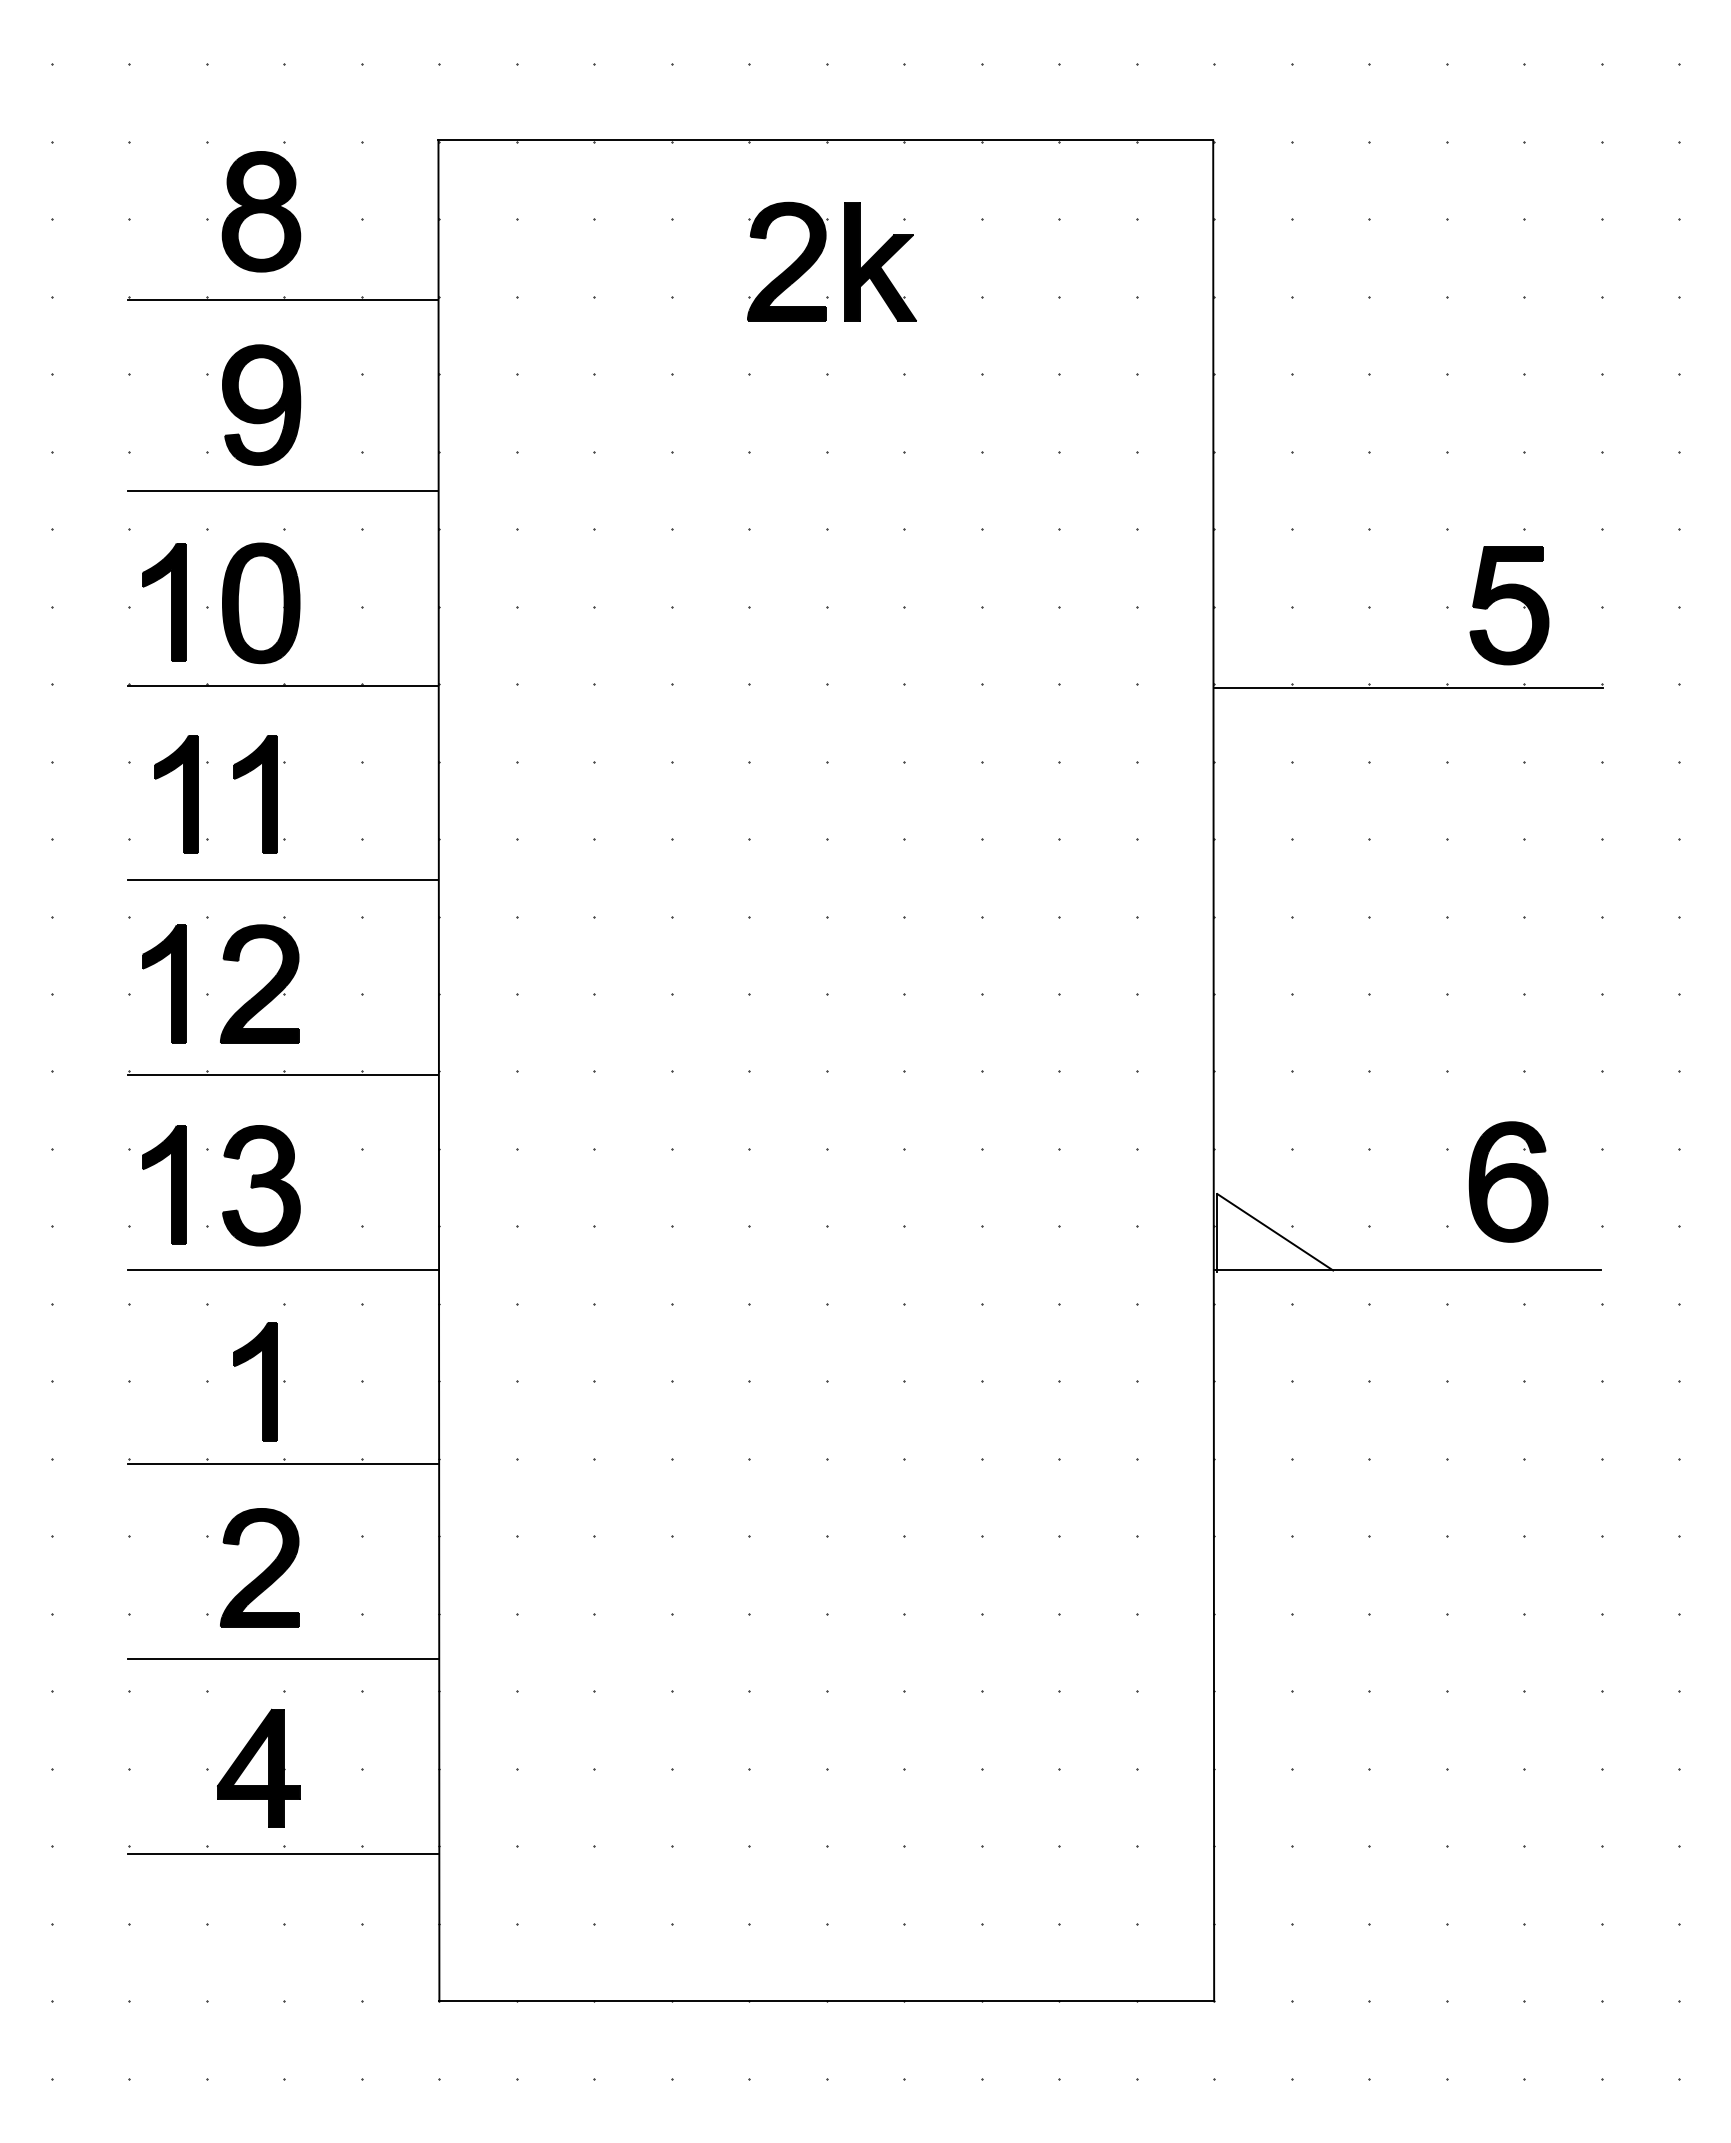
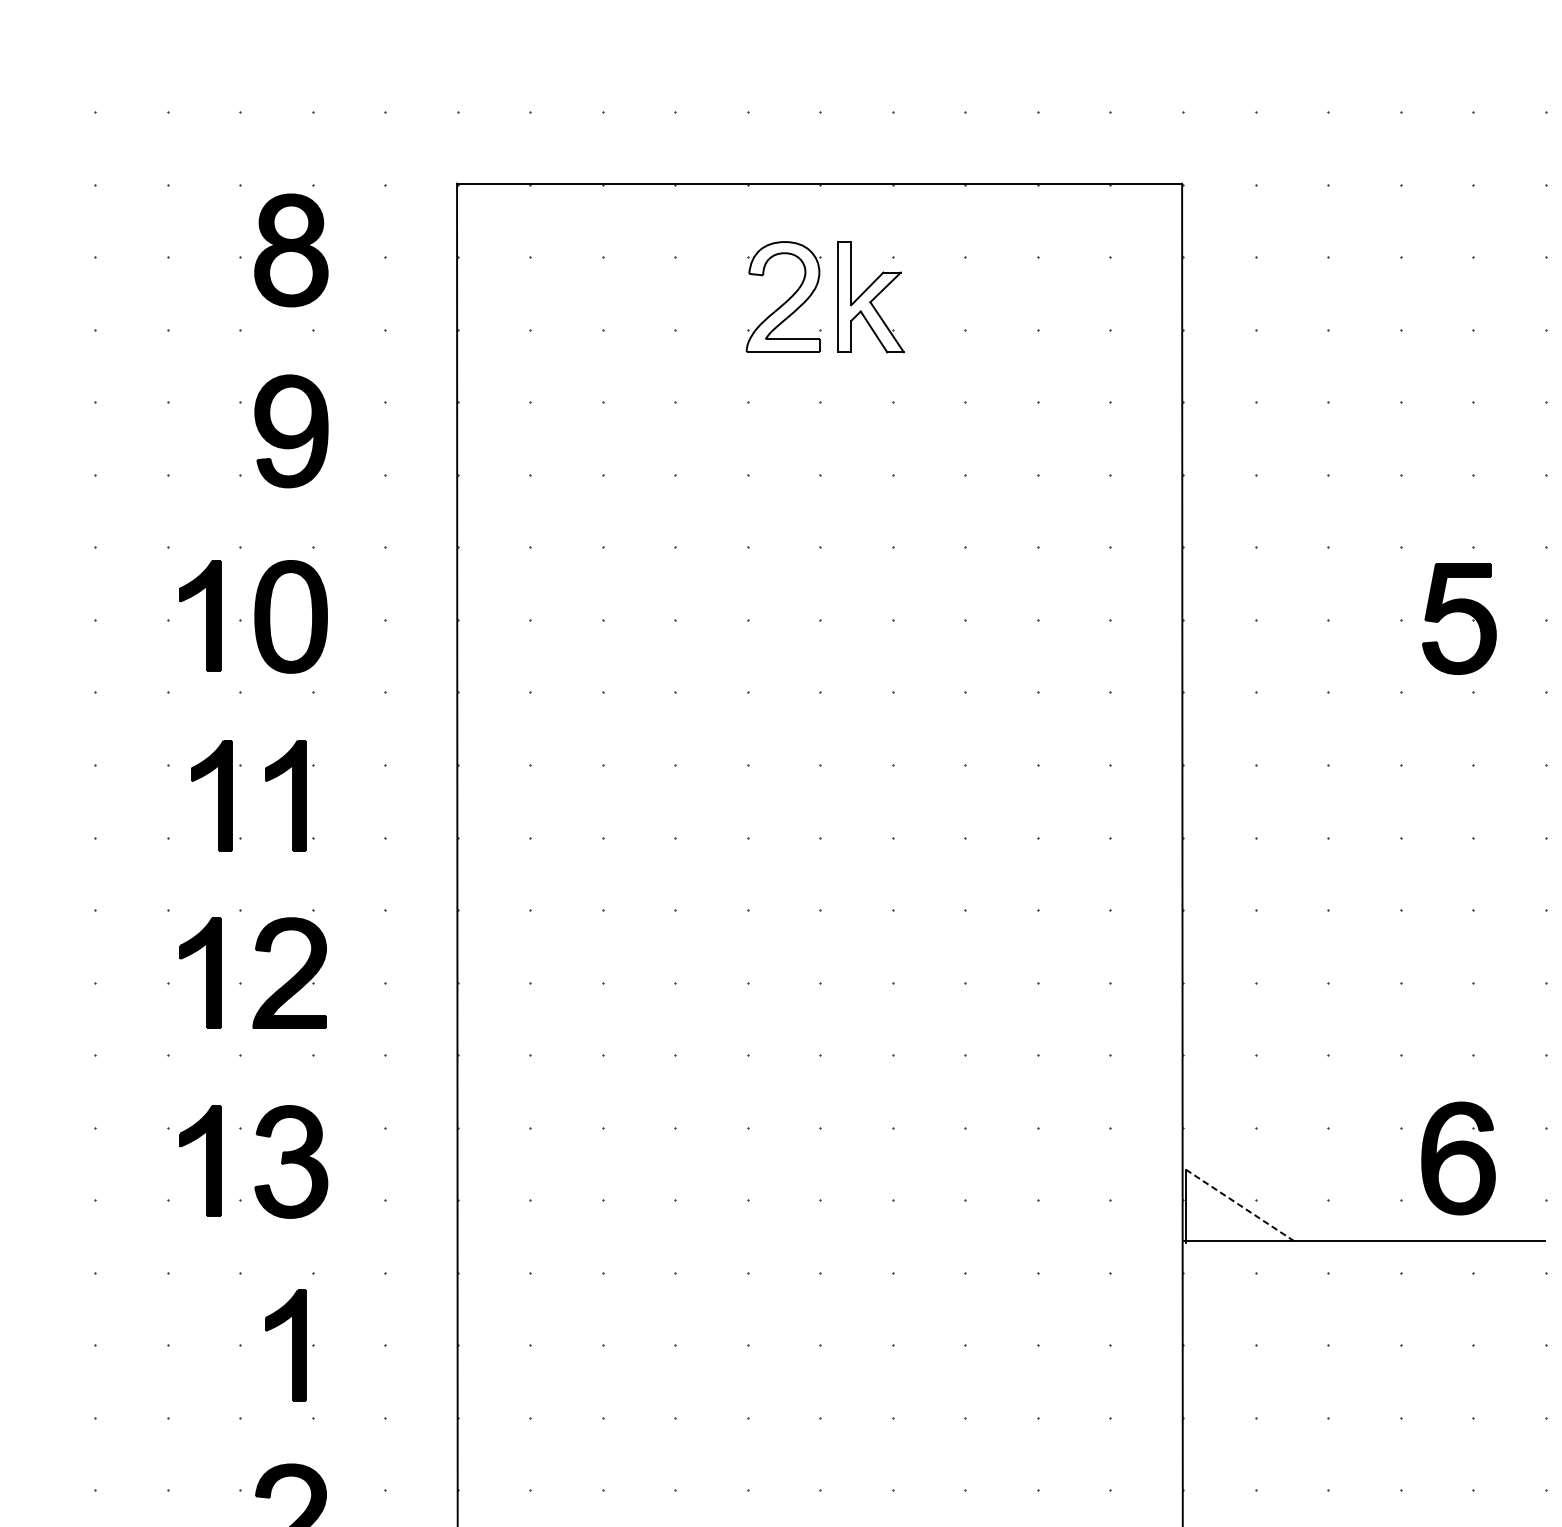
fill: (786, 261) -> (782, 296), removed
fill: (880, 261) -> (870, 296), removed
line: (282, 299) -> (311, 332), removed
line: (282, 490) -> (311, 511), removed
line: (282, 685) -> (311, 693), removed
line: (1409, 687) -> (1365, 695), removed
line: (282, 880) -> (311, 876), removed
line: (282, 1075) -> (311, 1058), removed
line: (1274, 1231) -> (1239, 1204), solid -> dashed
line: (282, 1269) -> (311, 1240), removed
line: (282, 1464) -> (311, 1422), removed

